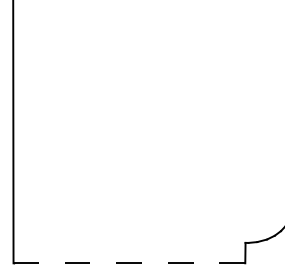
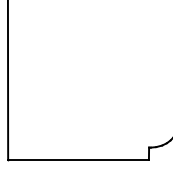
line: (129, 264) -> (78, 160), dashed -> solid

